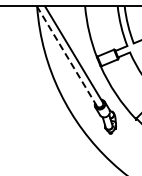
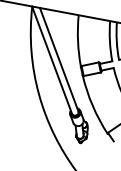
line: (67, 56) -> (52, 60), dashed -> solid

